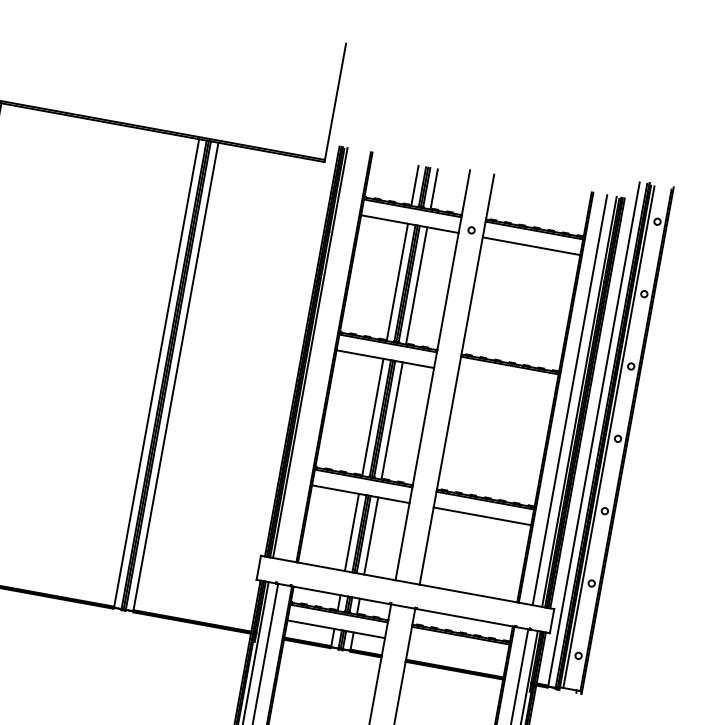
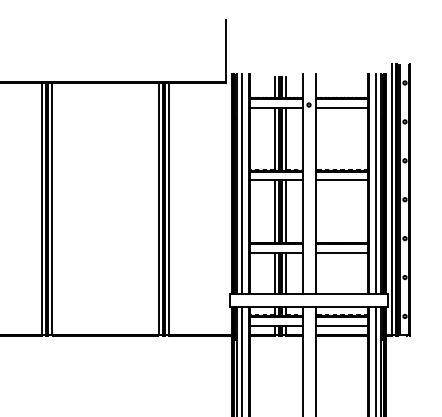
line: (319, 353) -> (241, 183), added
line: (506, 381) -> (341, 180), added
line: (457, 651) -> (341, 325), added

